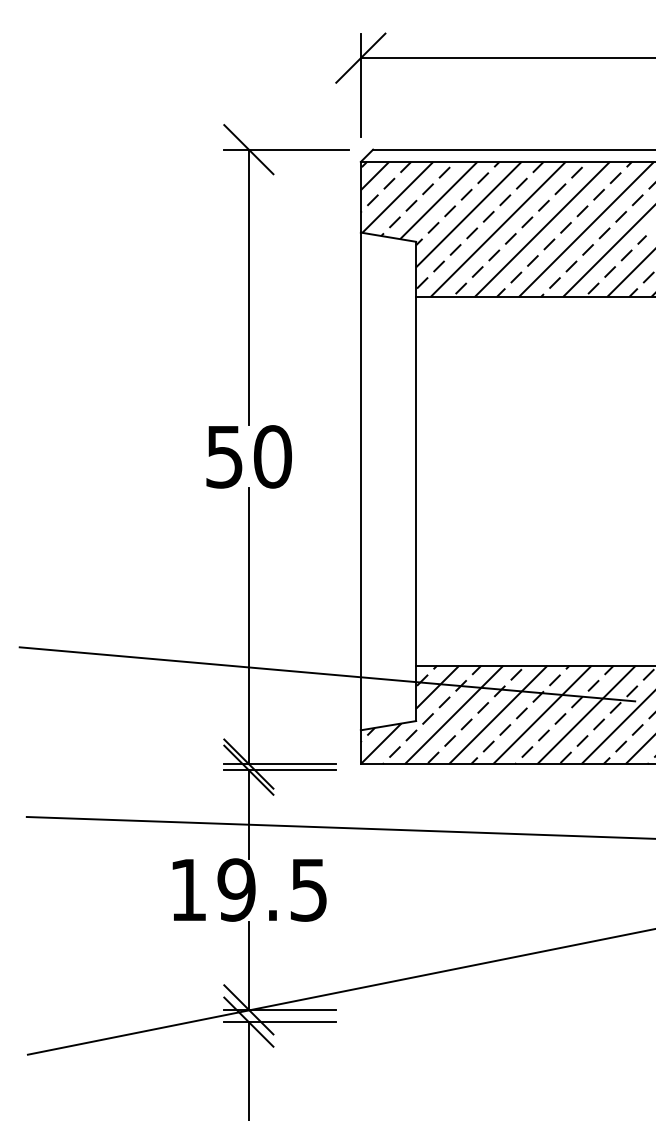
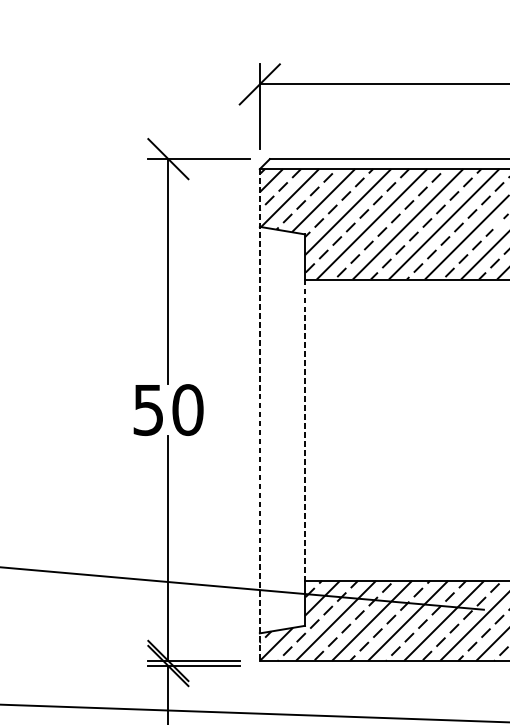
line: (360, 463) -> (259, 415), solid -> dashed
line: (416, 481) -> (305, 430), solid -> dashed

